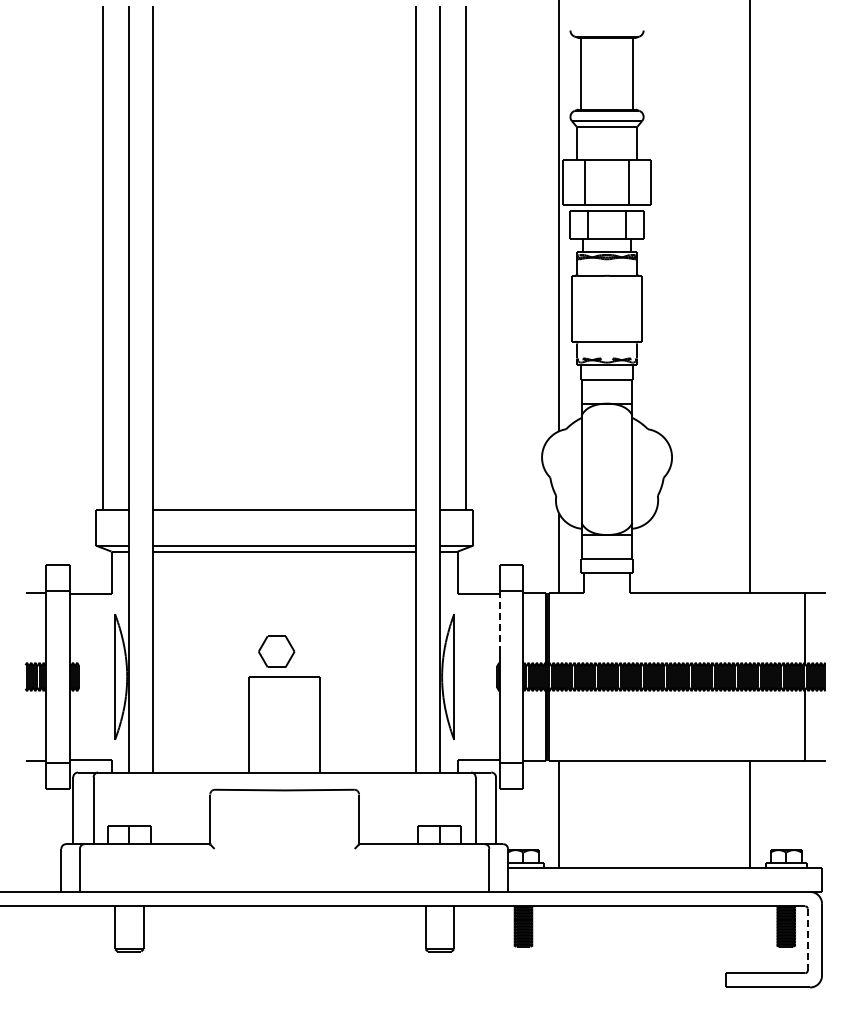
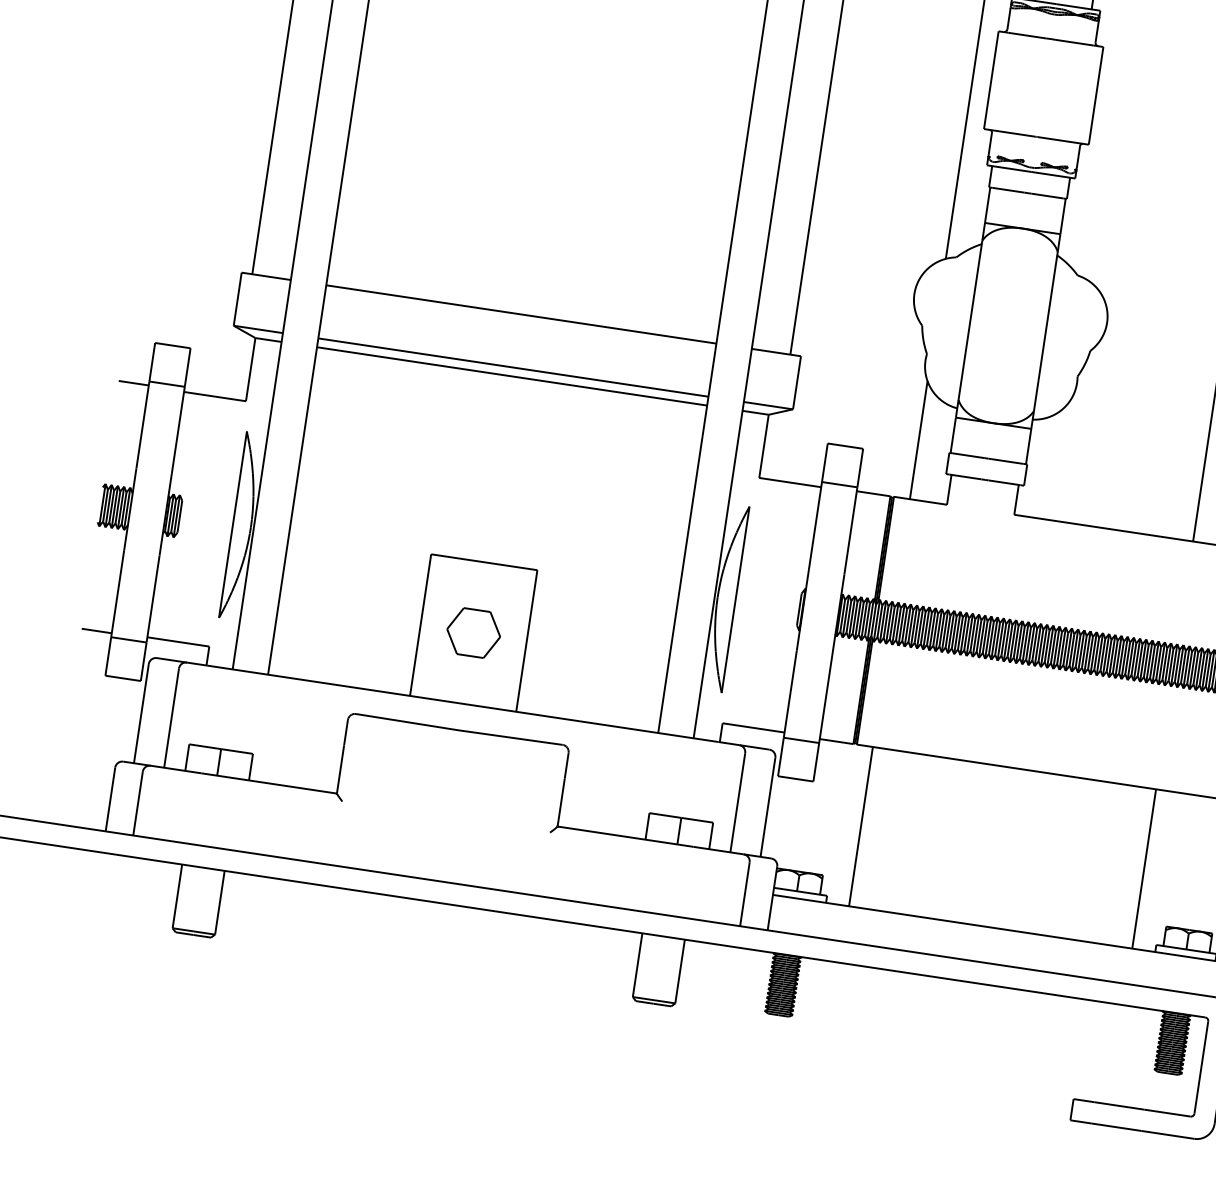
line: (499, 620) -> (815, 526), dashed -> solid
part: (276, 651) -> (473, 632), moved
line: (807, 939) -> (1201, 1067), dashed -> solid

